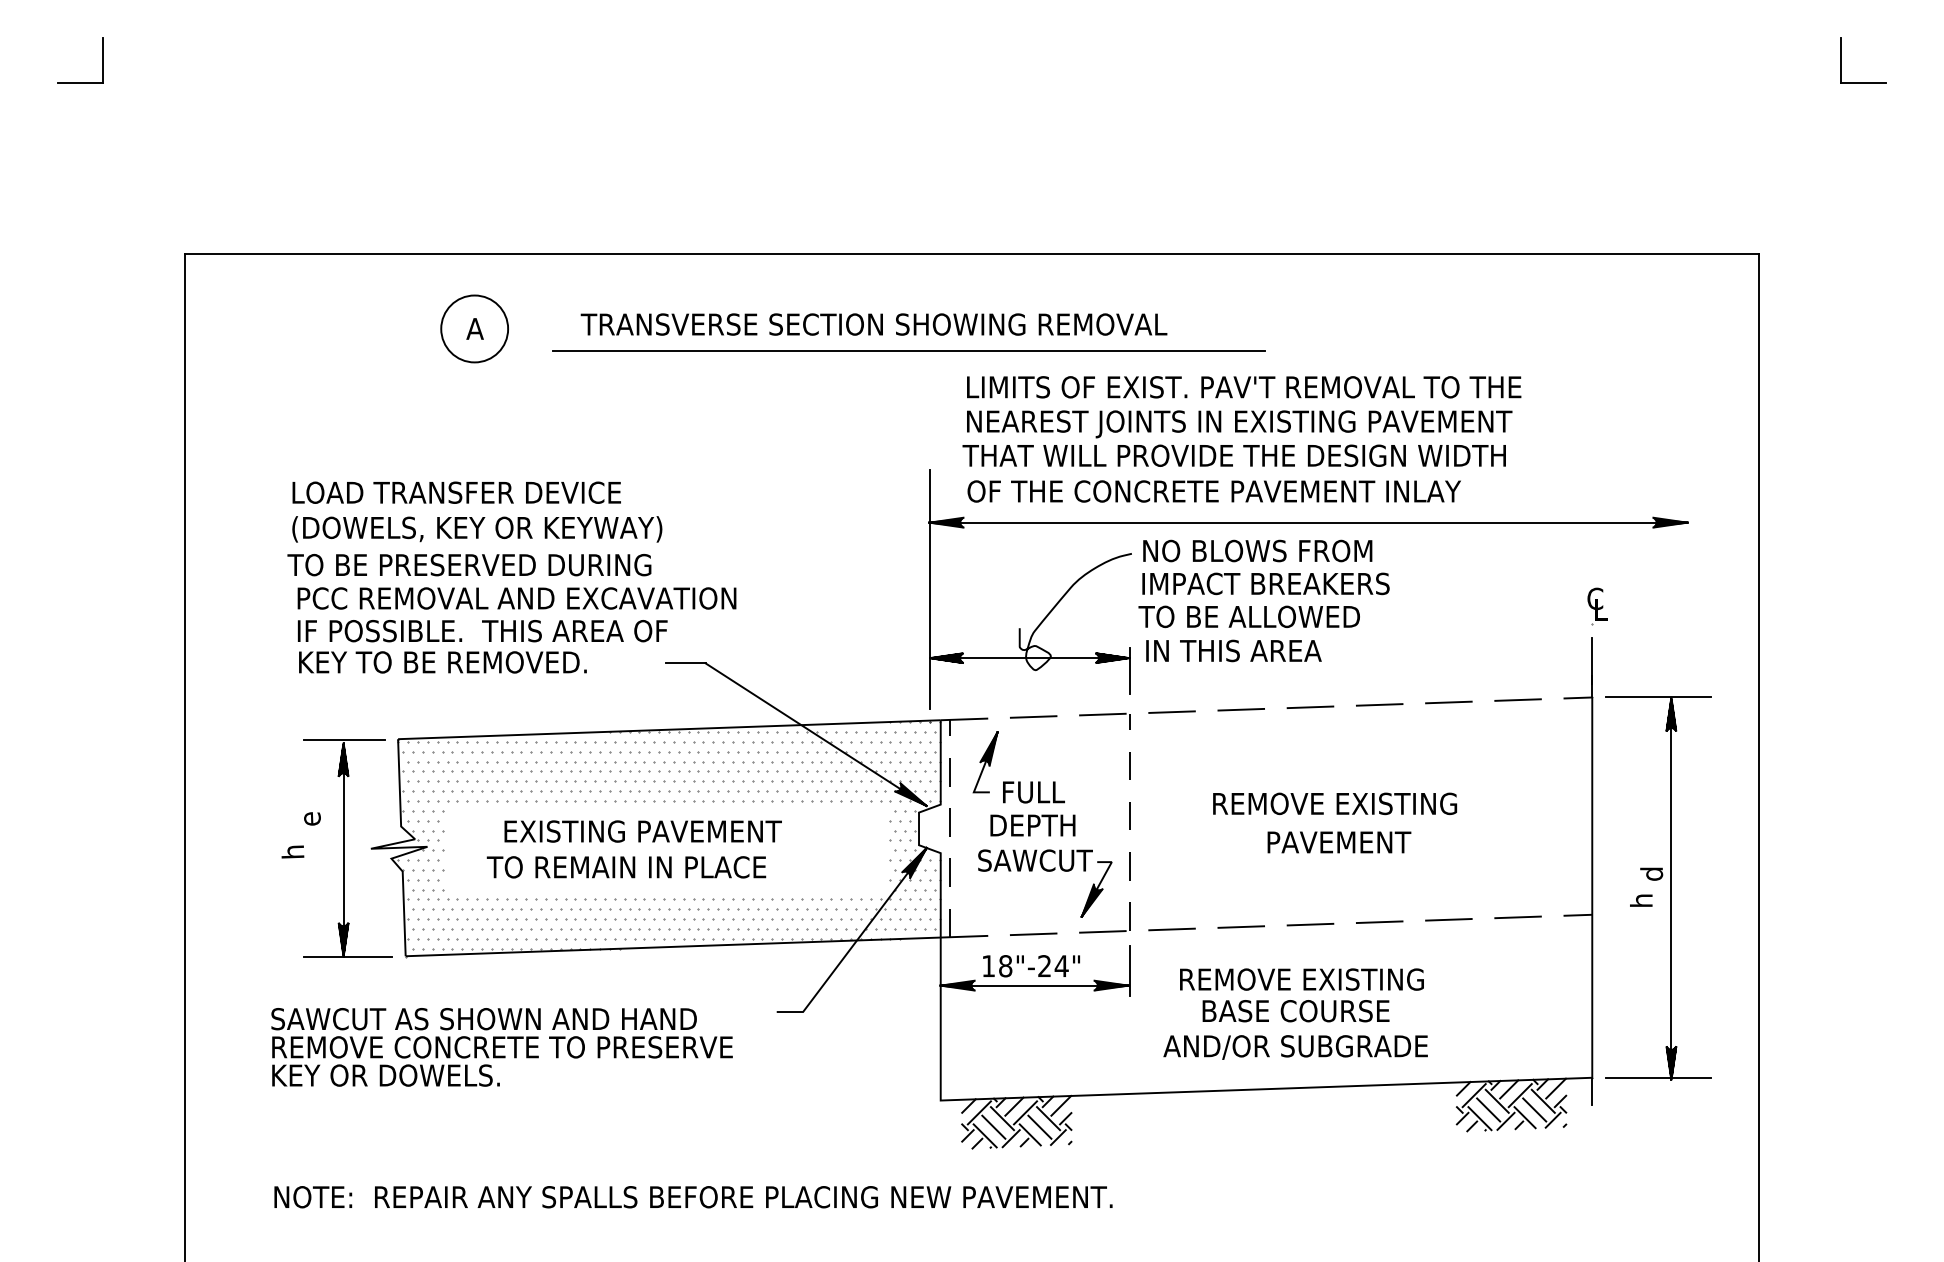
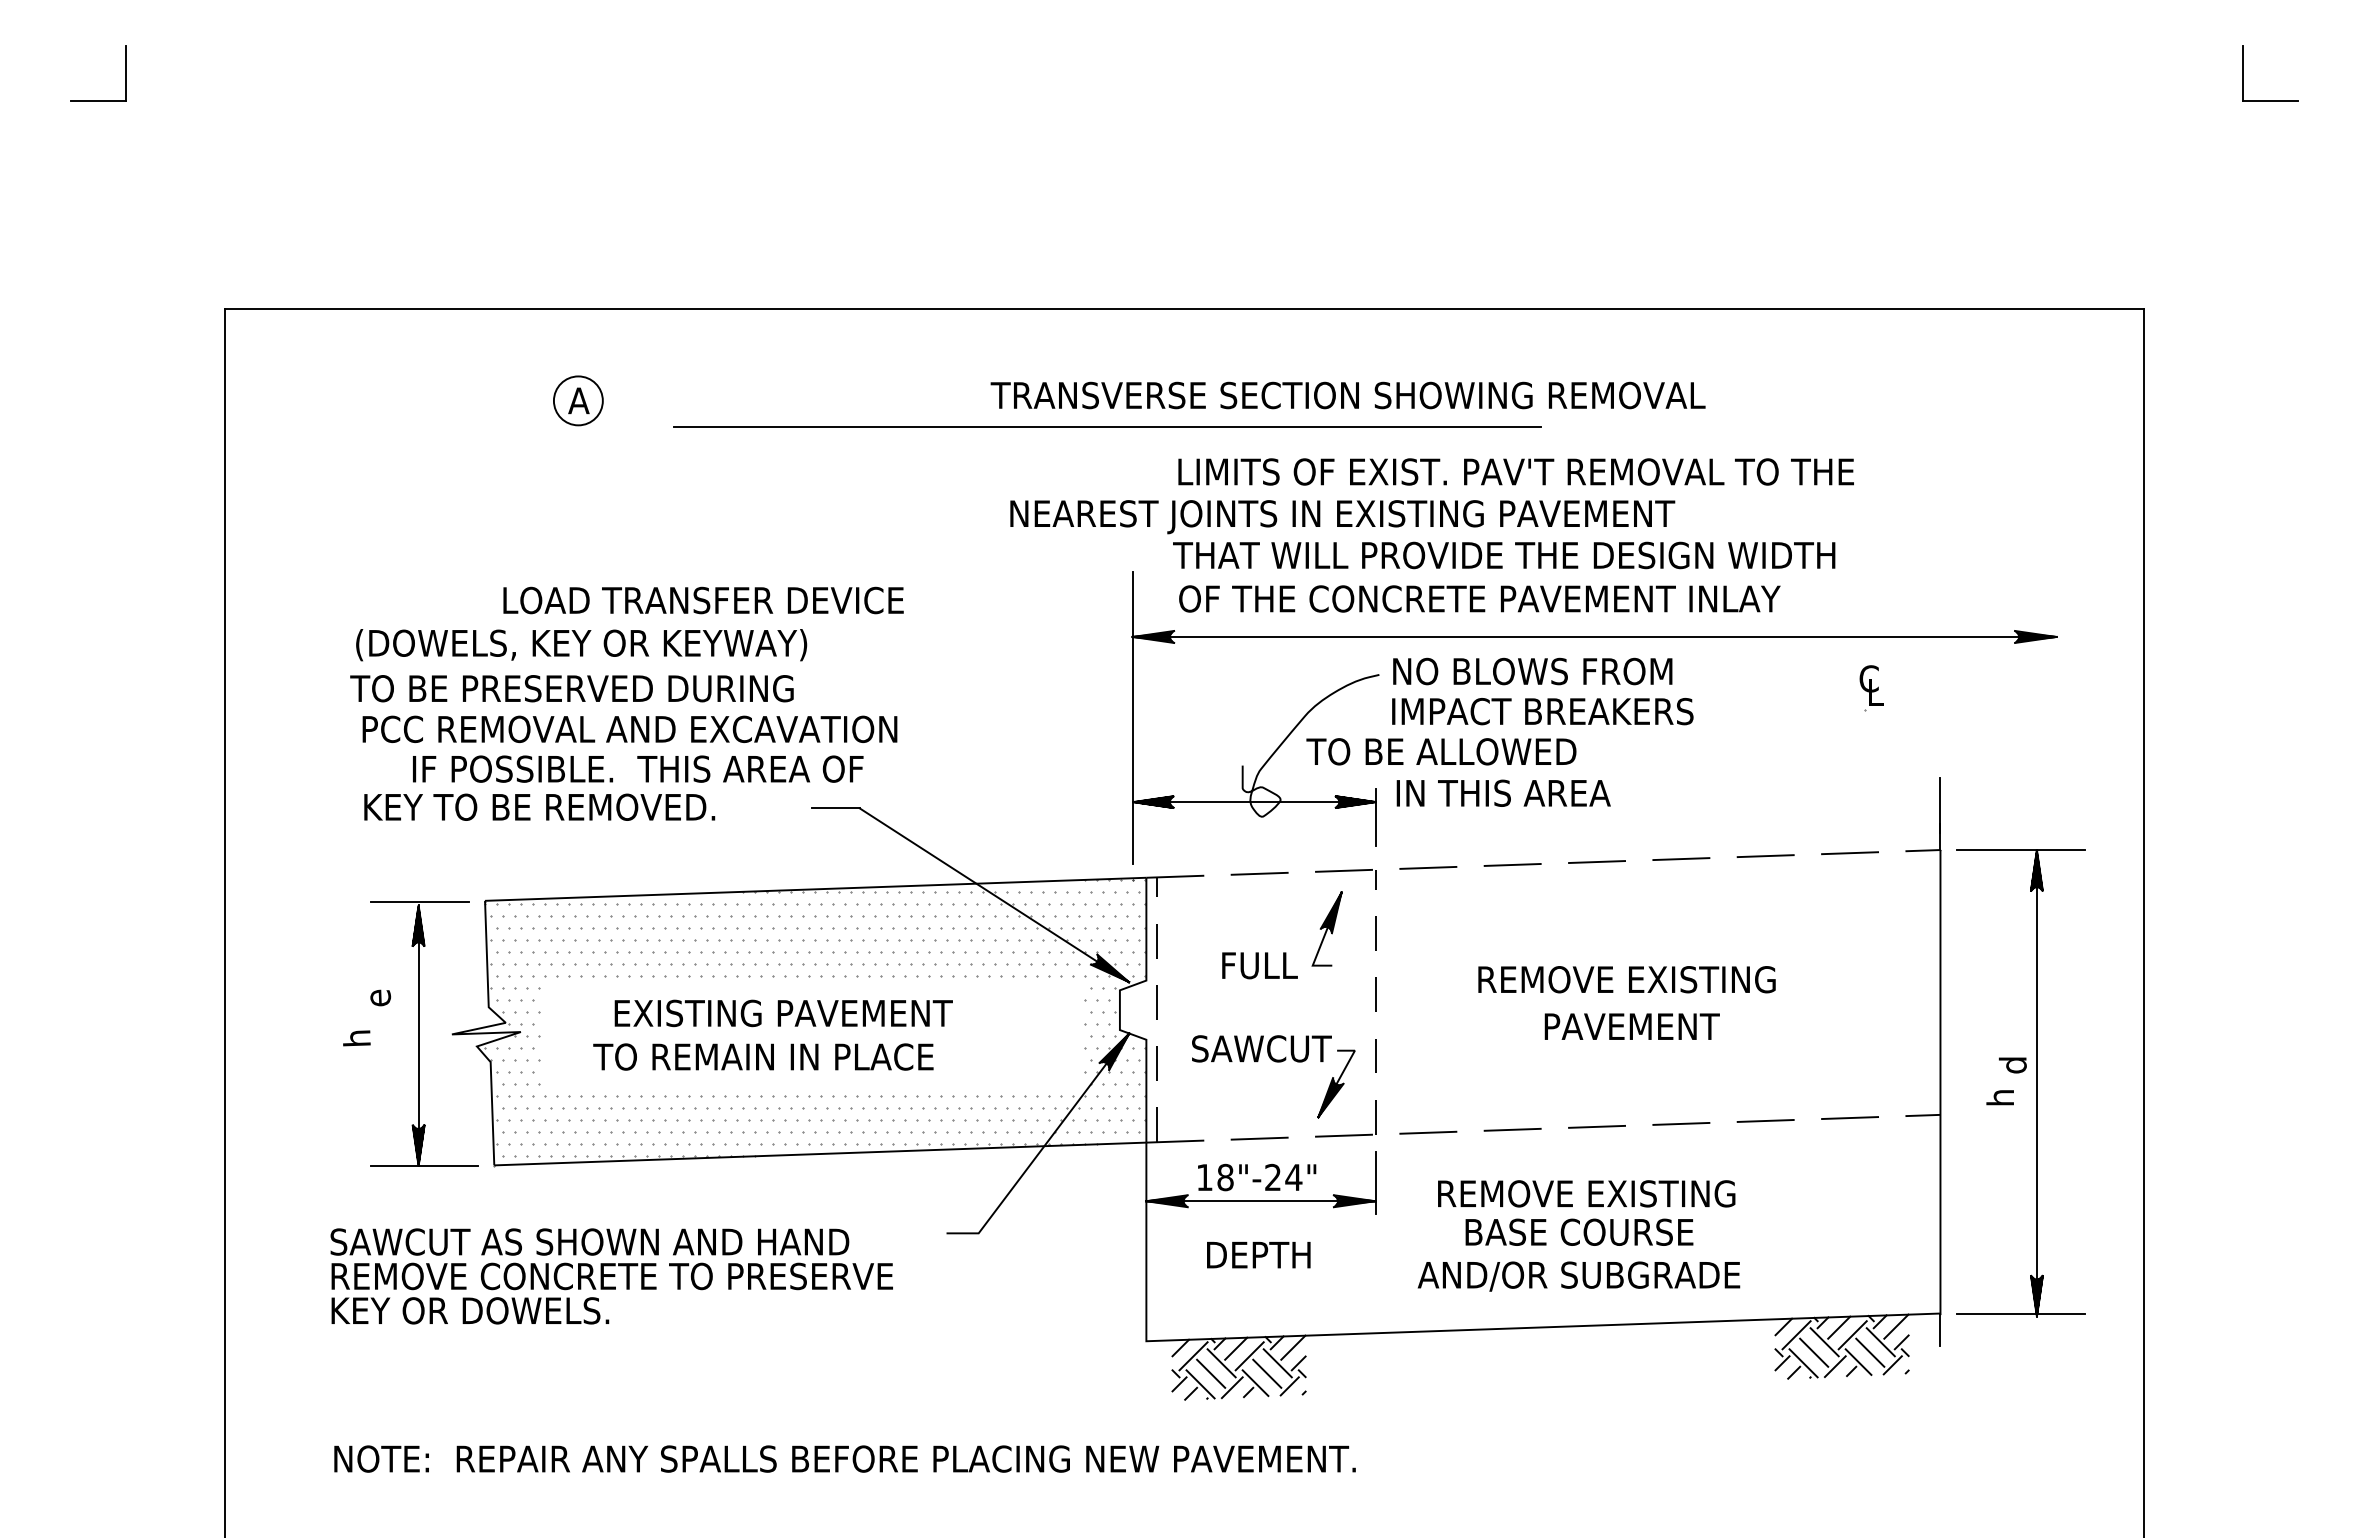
text: (873, 324) -> (1347, 395), moved
circle: (474, 328) -> (578, 400), size x0.6
text: (1239, 424) -> (1342, 517), moved
text: (456, 492) -> (703, 600), moved
part: (1597, 606) -> (1871, 688), moved
text: (1249, 616) -> (1441, 751), moved
text: (482, 630) -> (638, 768), moved
part: (985, 761) -> (1326, 928), moved
text: (1032, 825) -> (1258, 1255), moved

